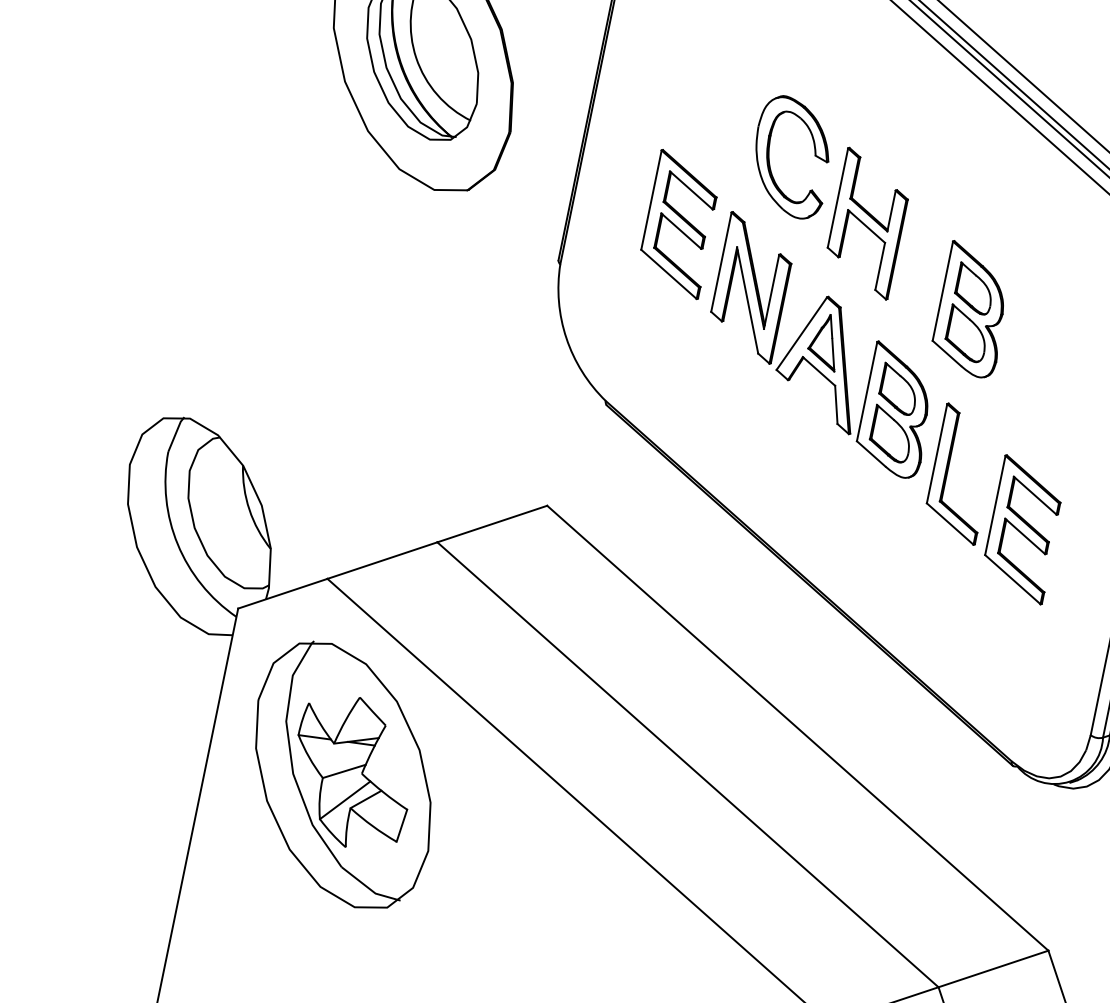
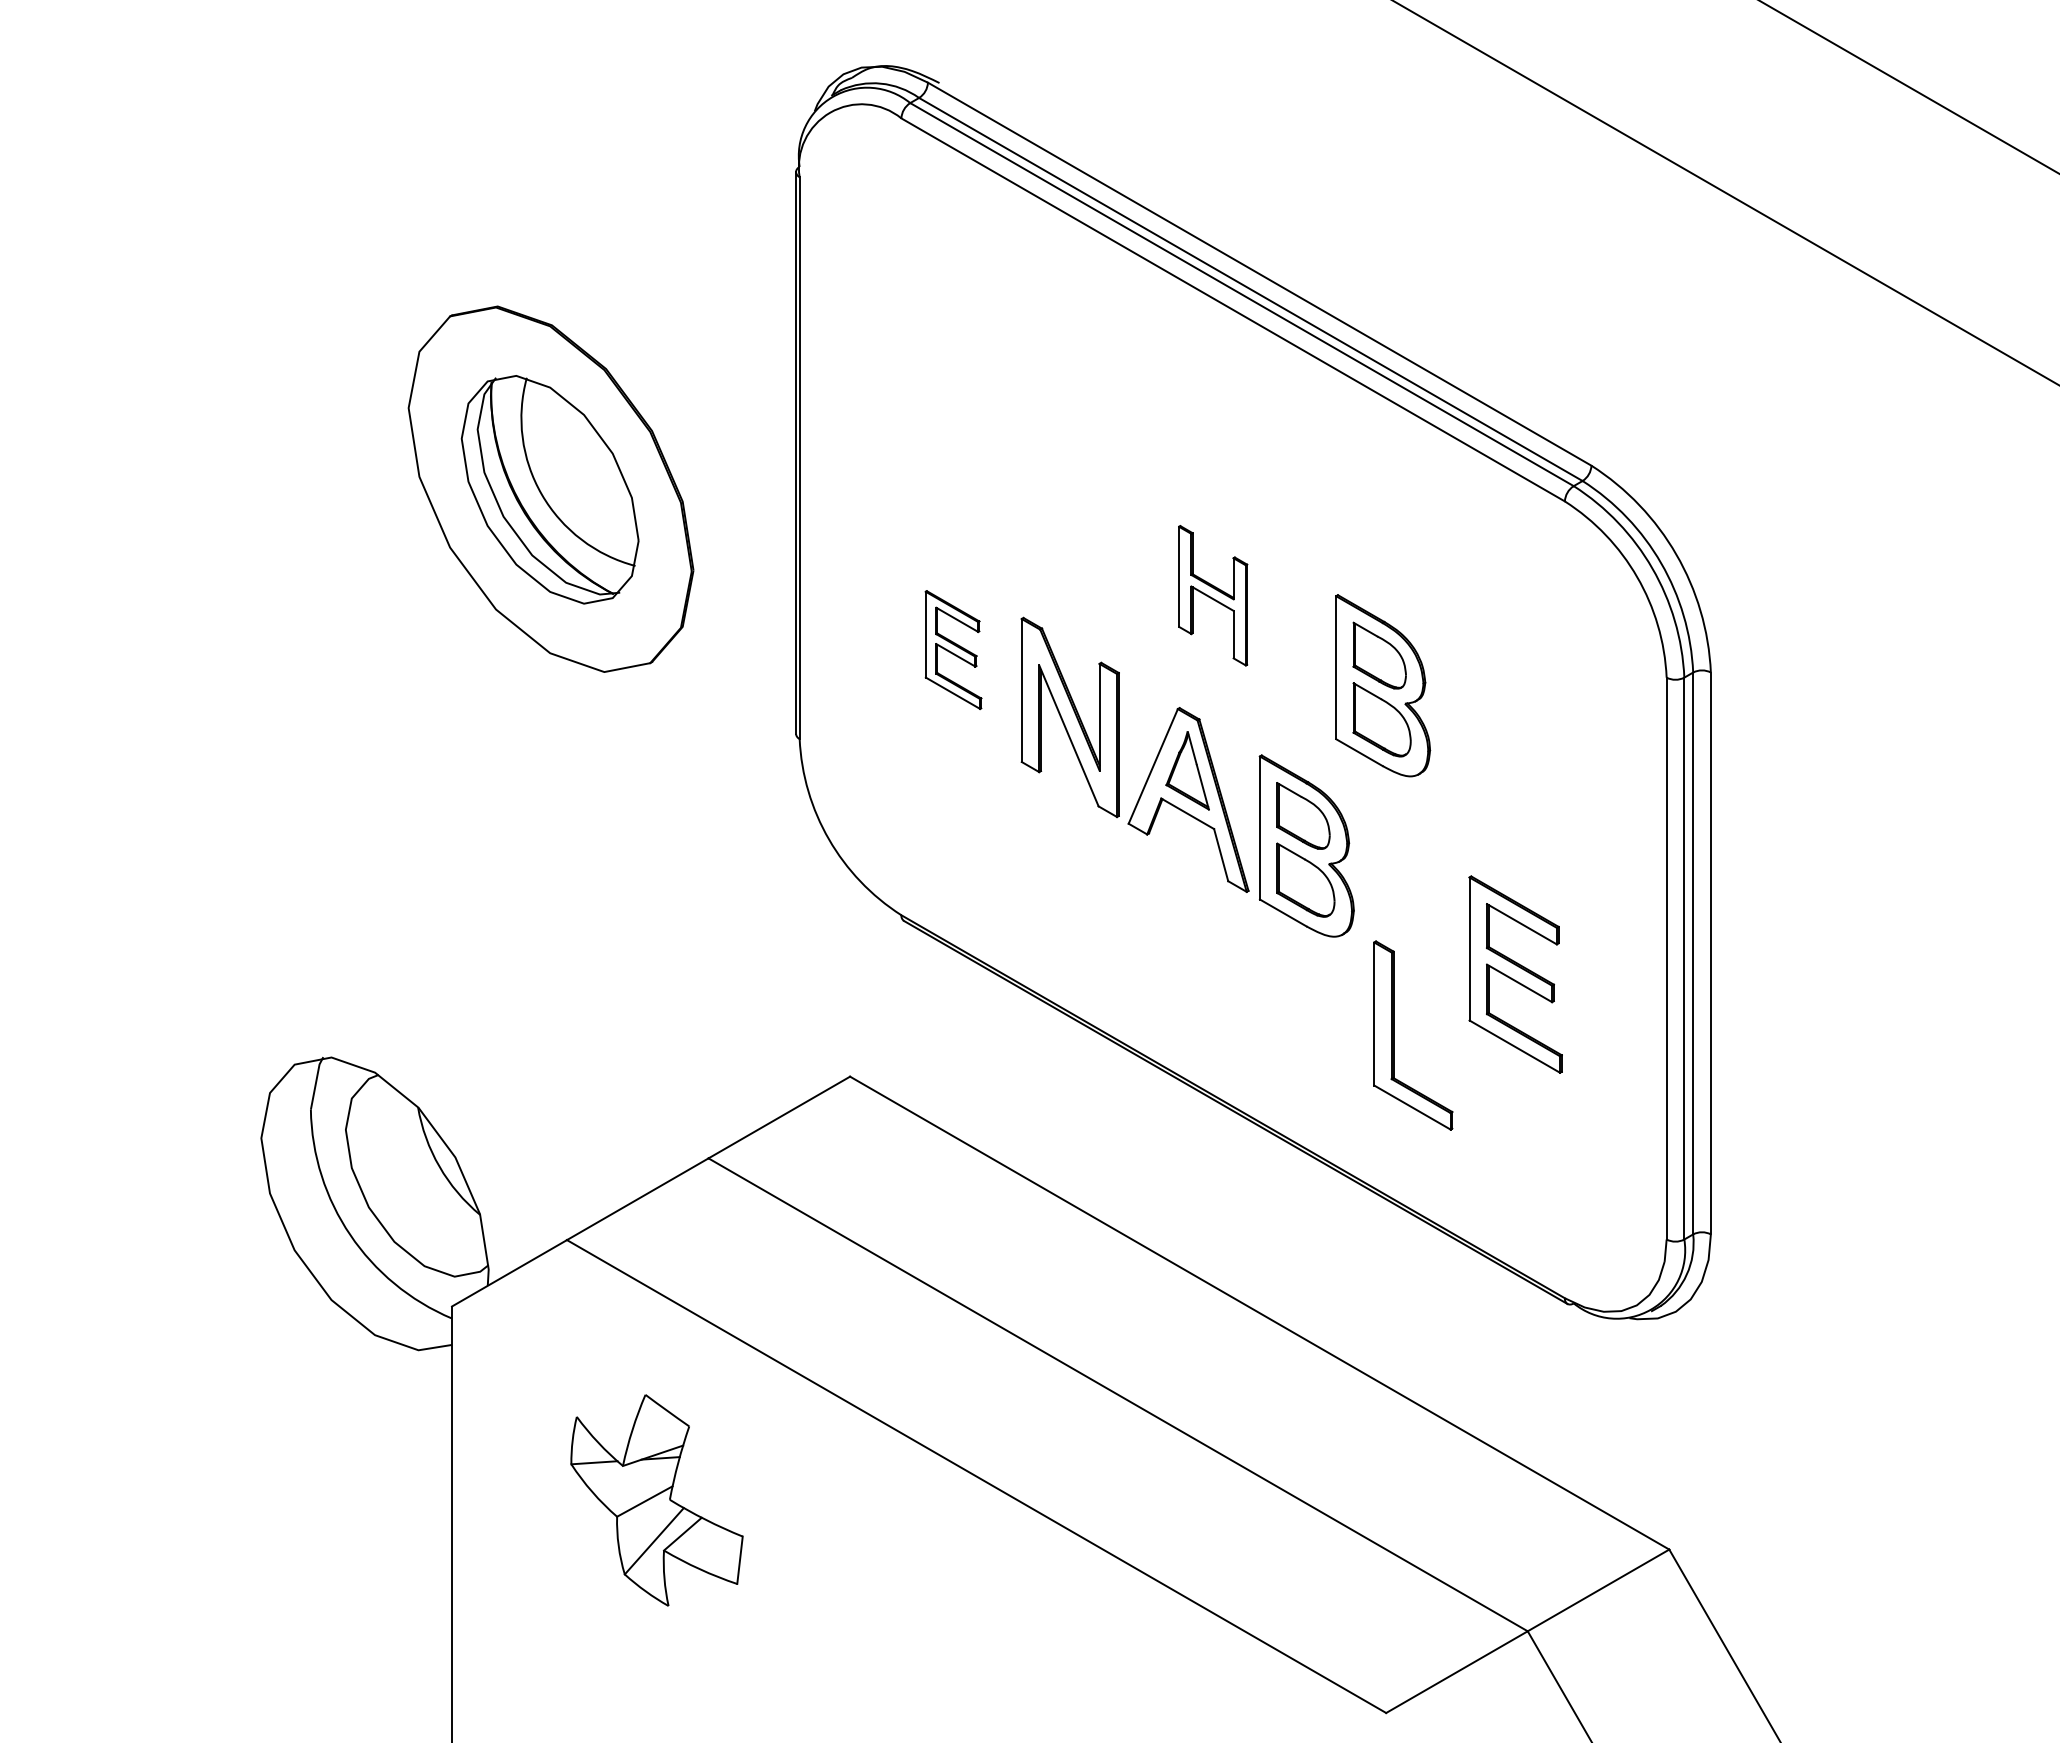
part: (769, 157) -> (1058, 531), removed
part: (867, 223) -> (1212, 595), size x0.7
part: (679, 224) -> (953, 649), size x0.6
part: (948, 471) -> (1394, 1035), moved
part: (343, 775) -> (644, 1507), removed

